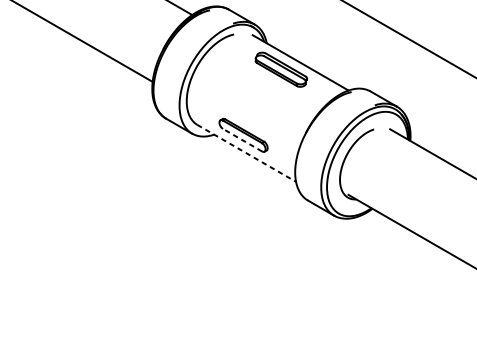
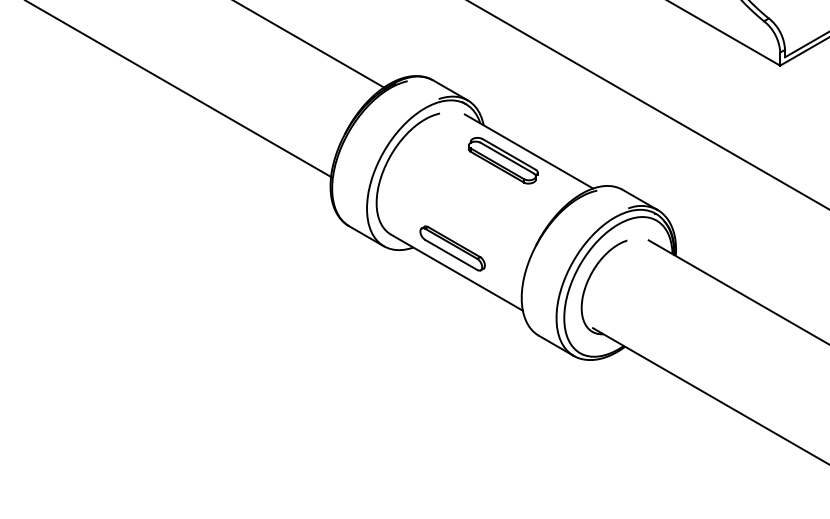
line: (241, 139) -> (450, 254), dashed -> solid
line: (247, 153) -> (457, 272), dashed -> solid

